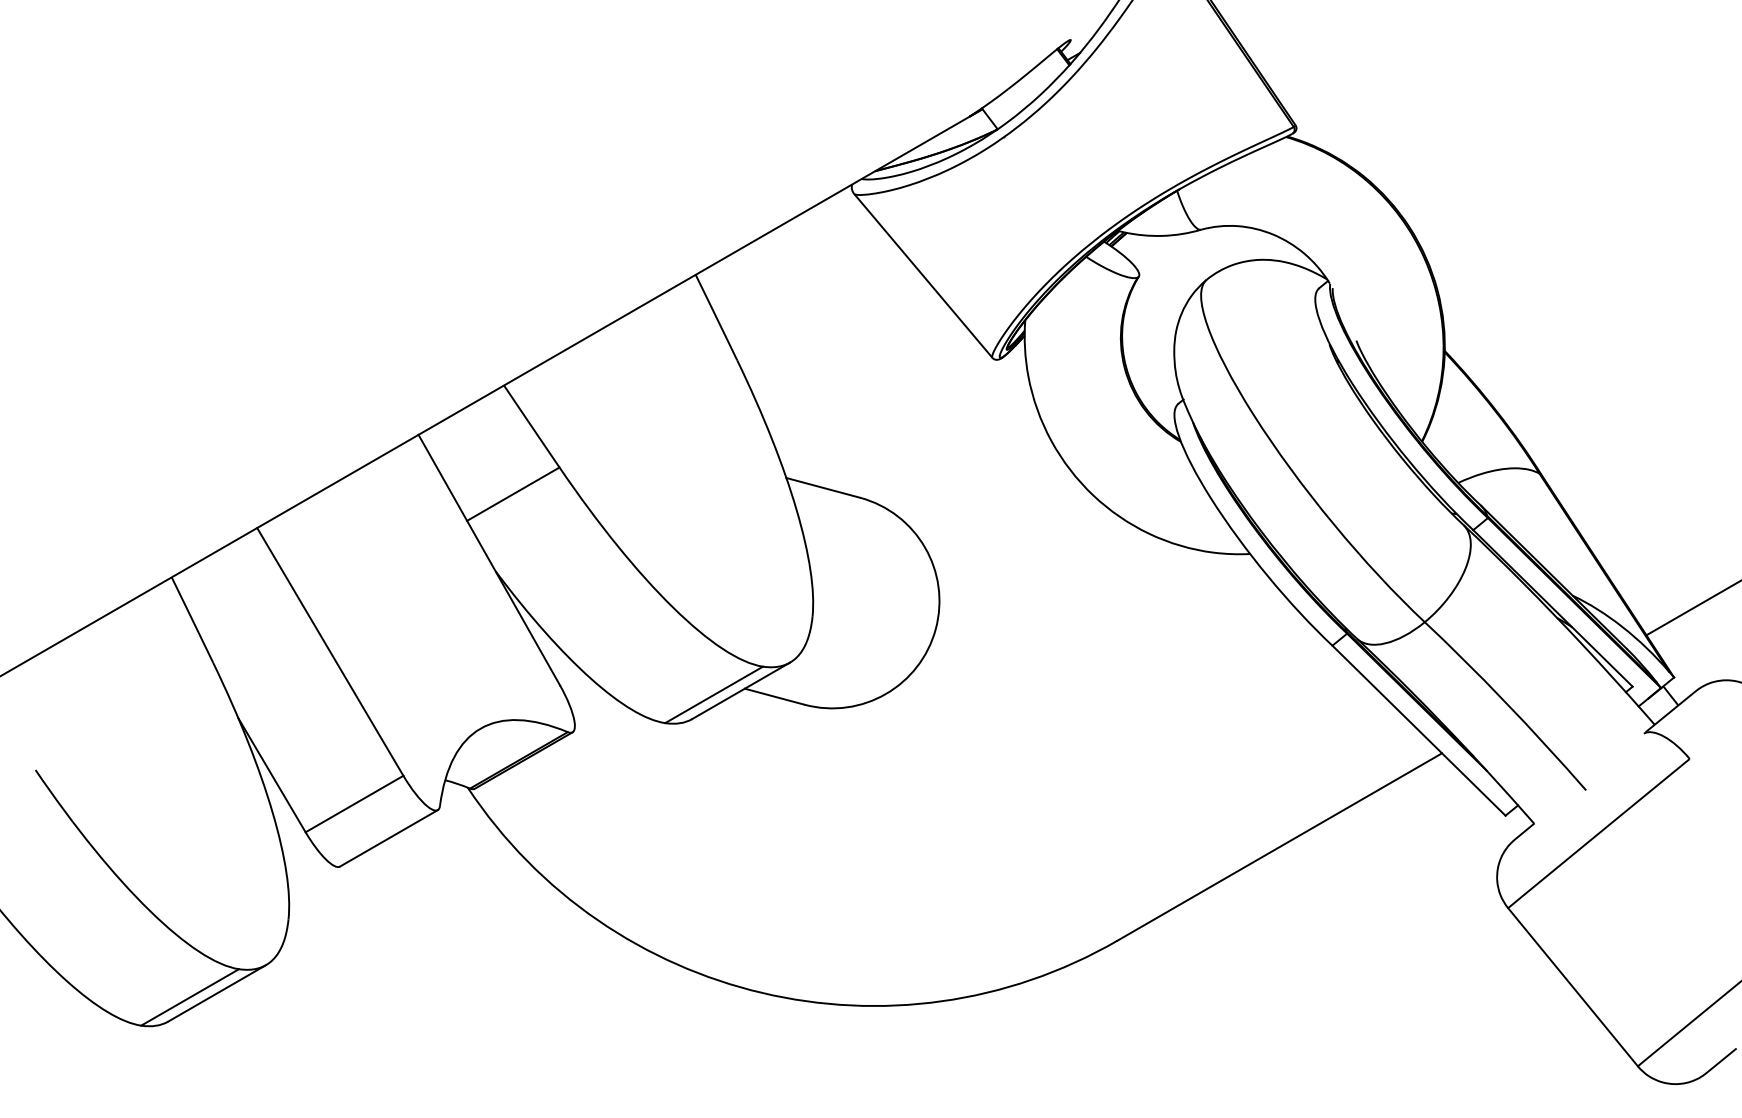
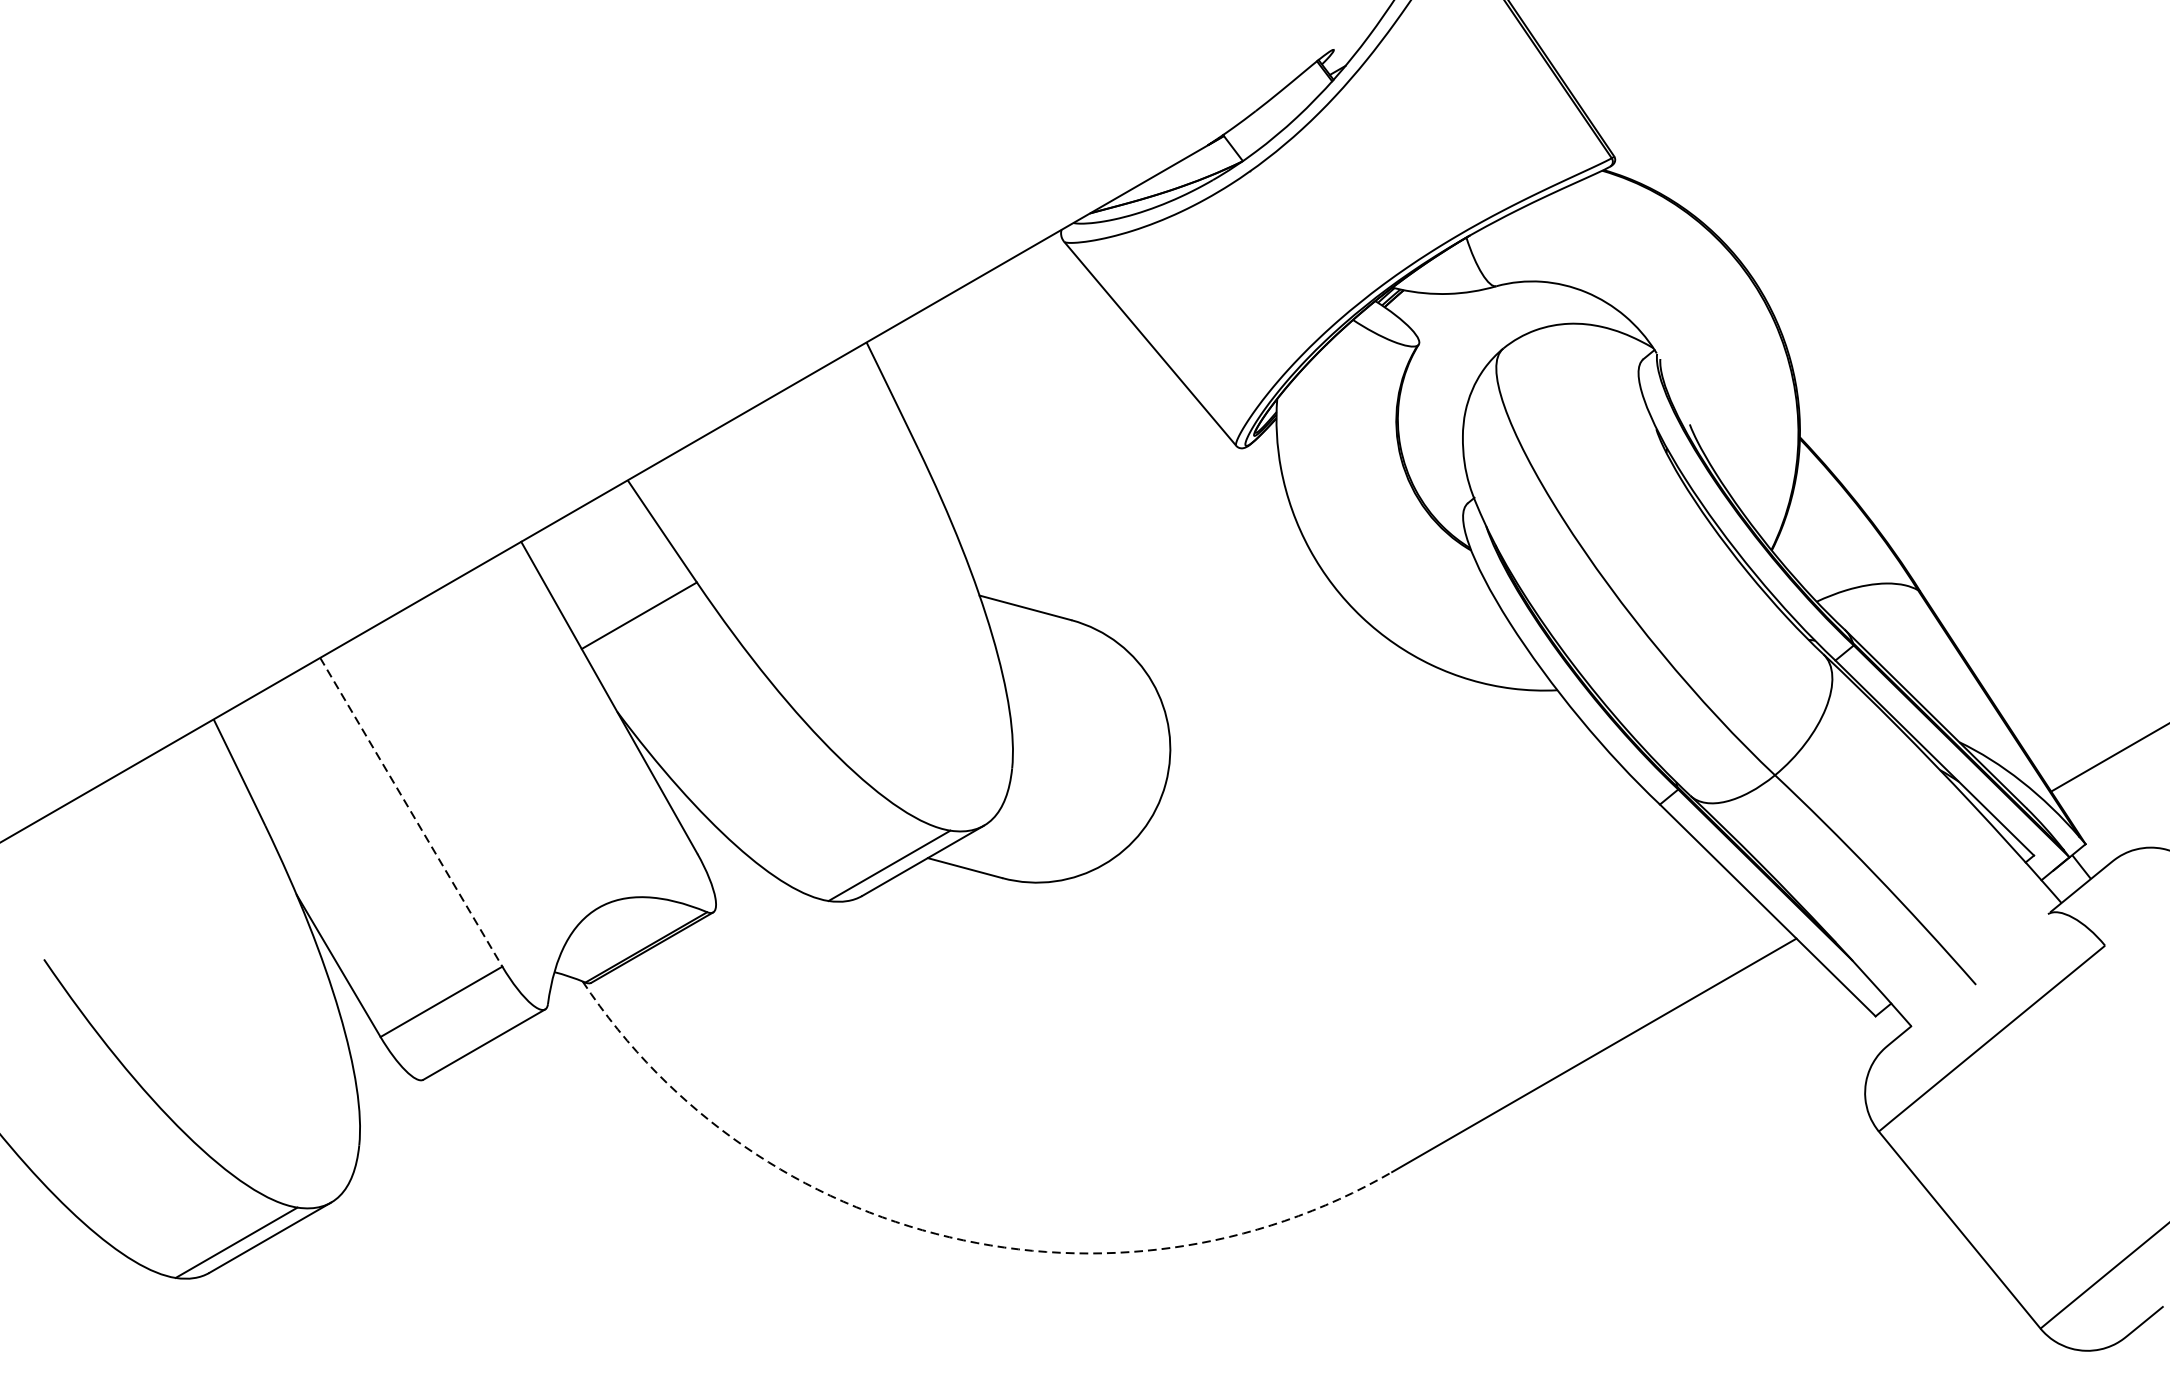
line: (330, 651) -> (411, 811), solid -> dashed
arc: (762, 992) -> (949, 1236), solid -> dashed

